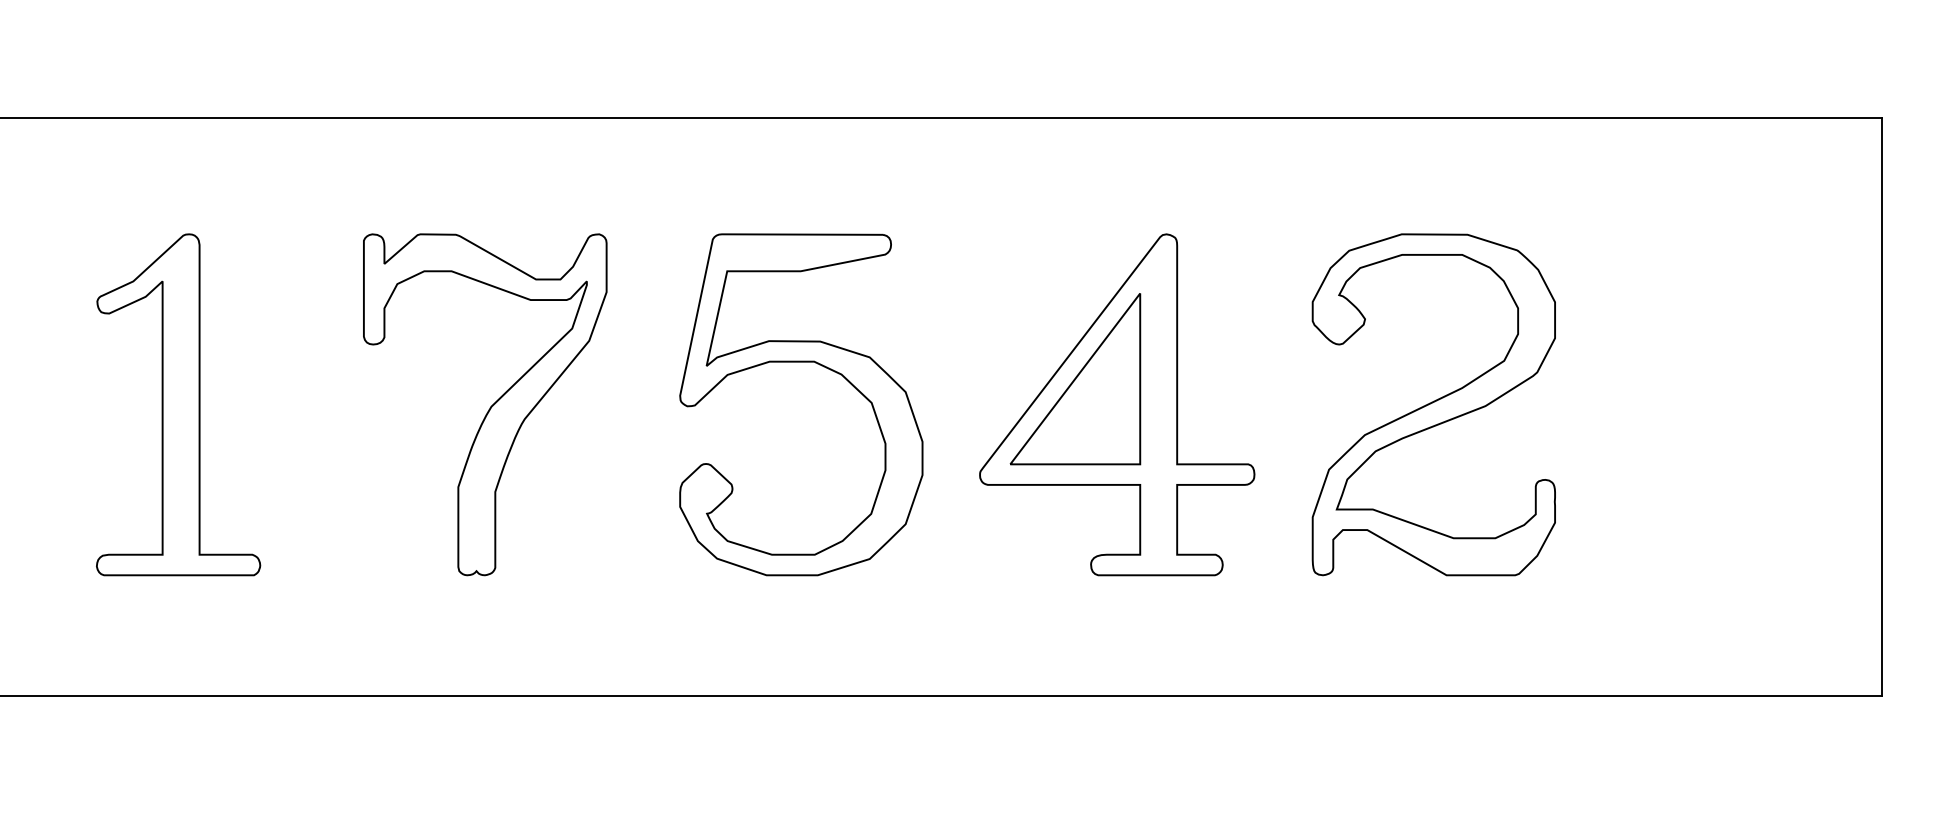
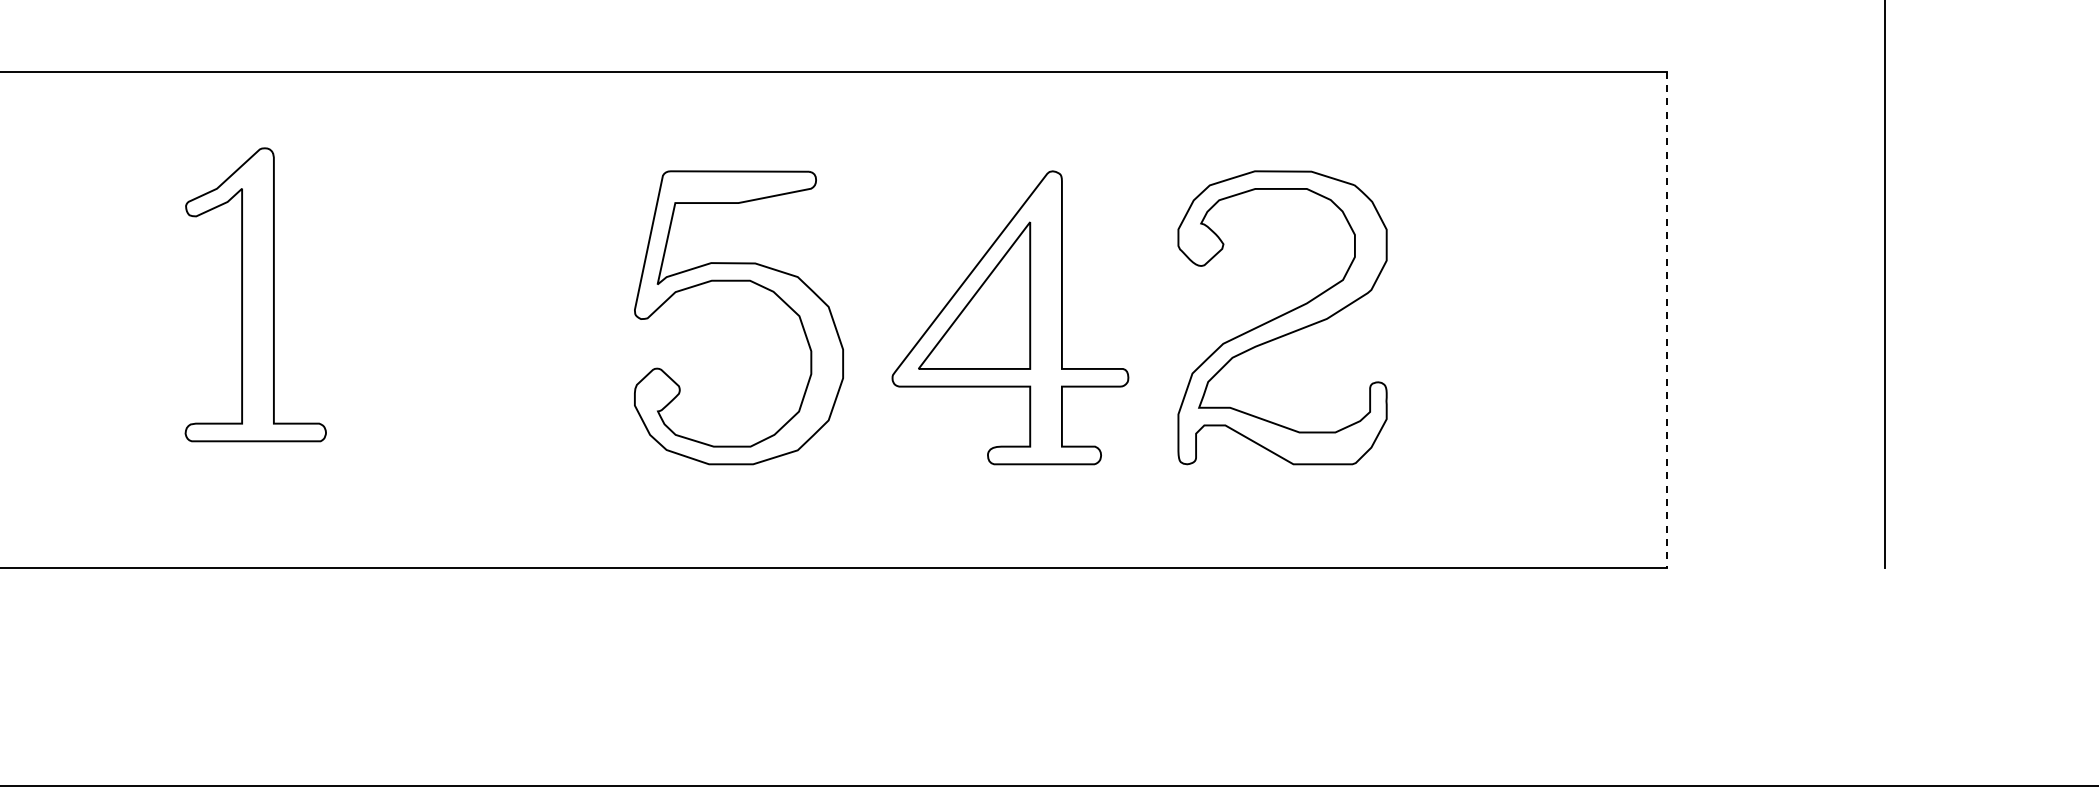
part: (178, 404) -> (255, 294), moved
part: (485, 404) -> (467, 317), removed
line: (1881, 407) -> (1667, 320), solid -> dashed

